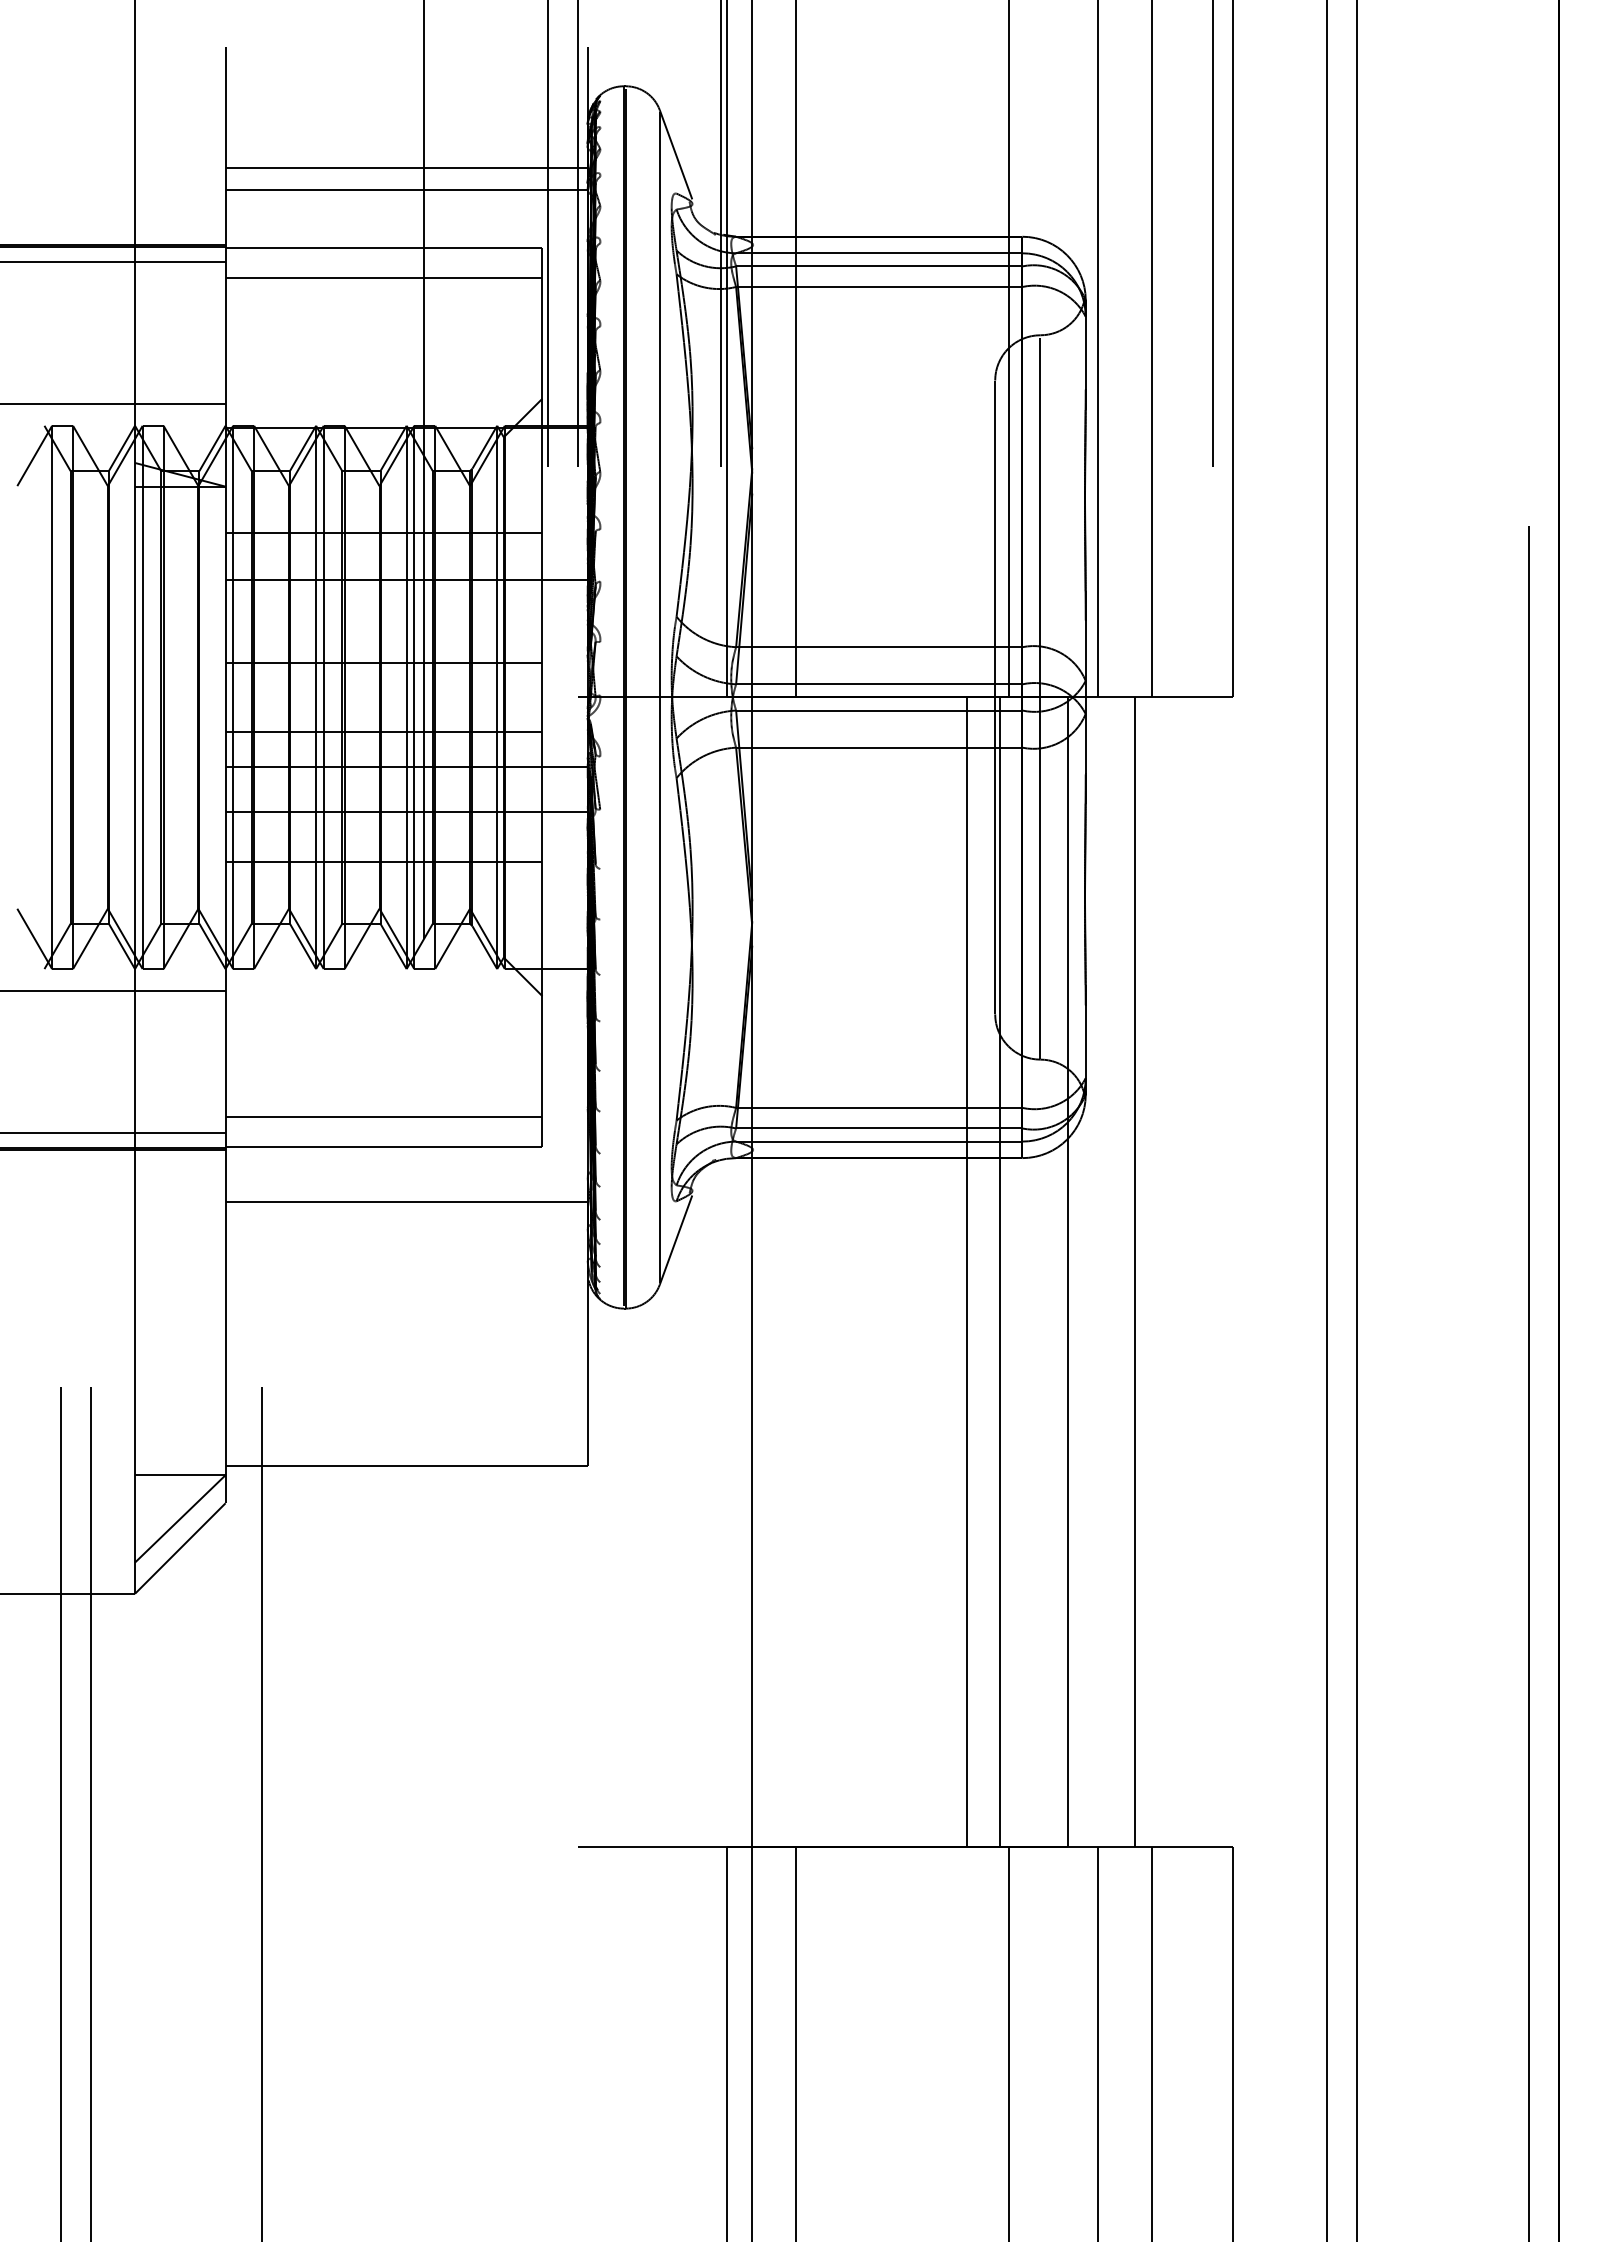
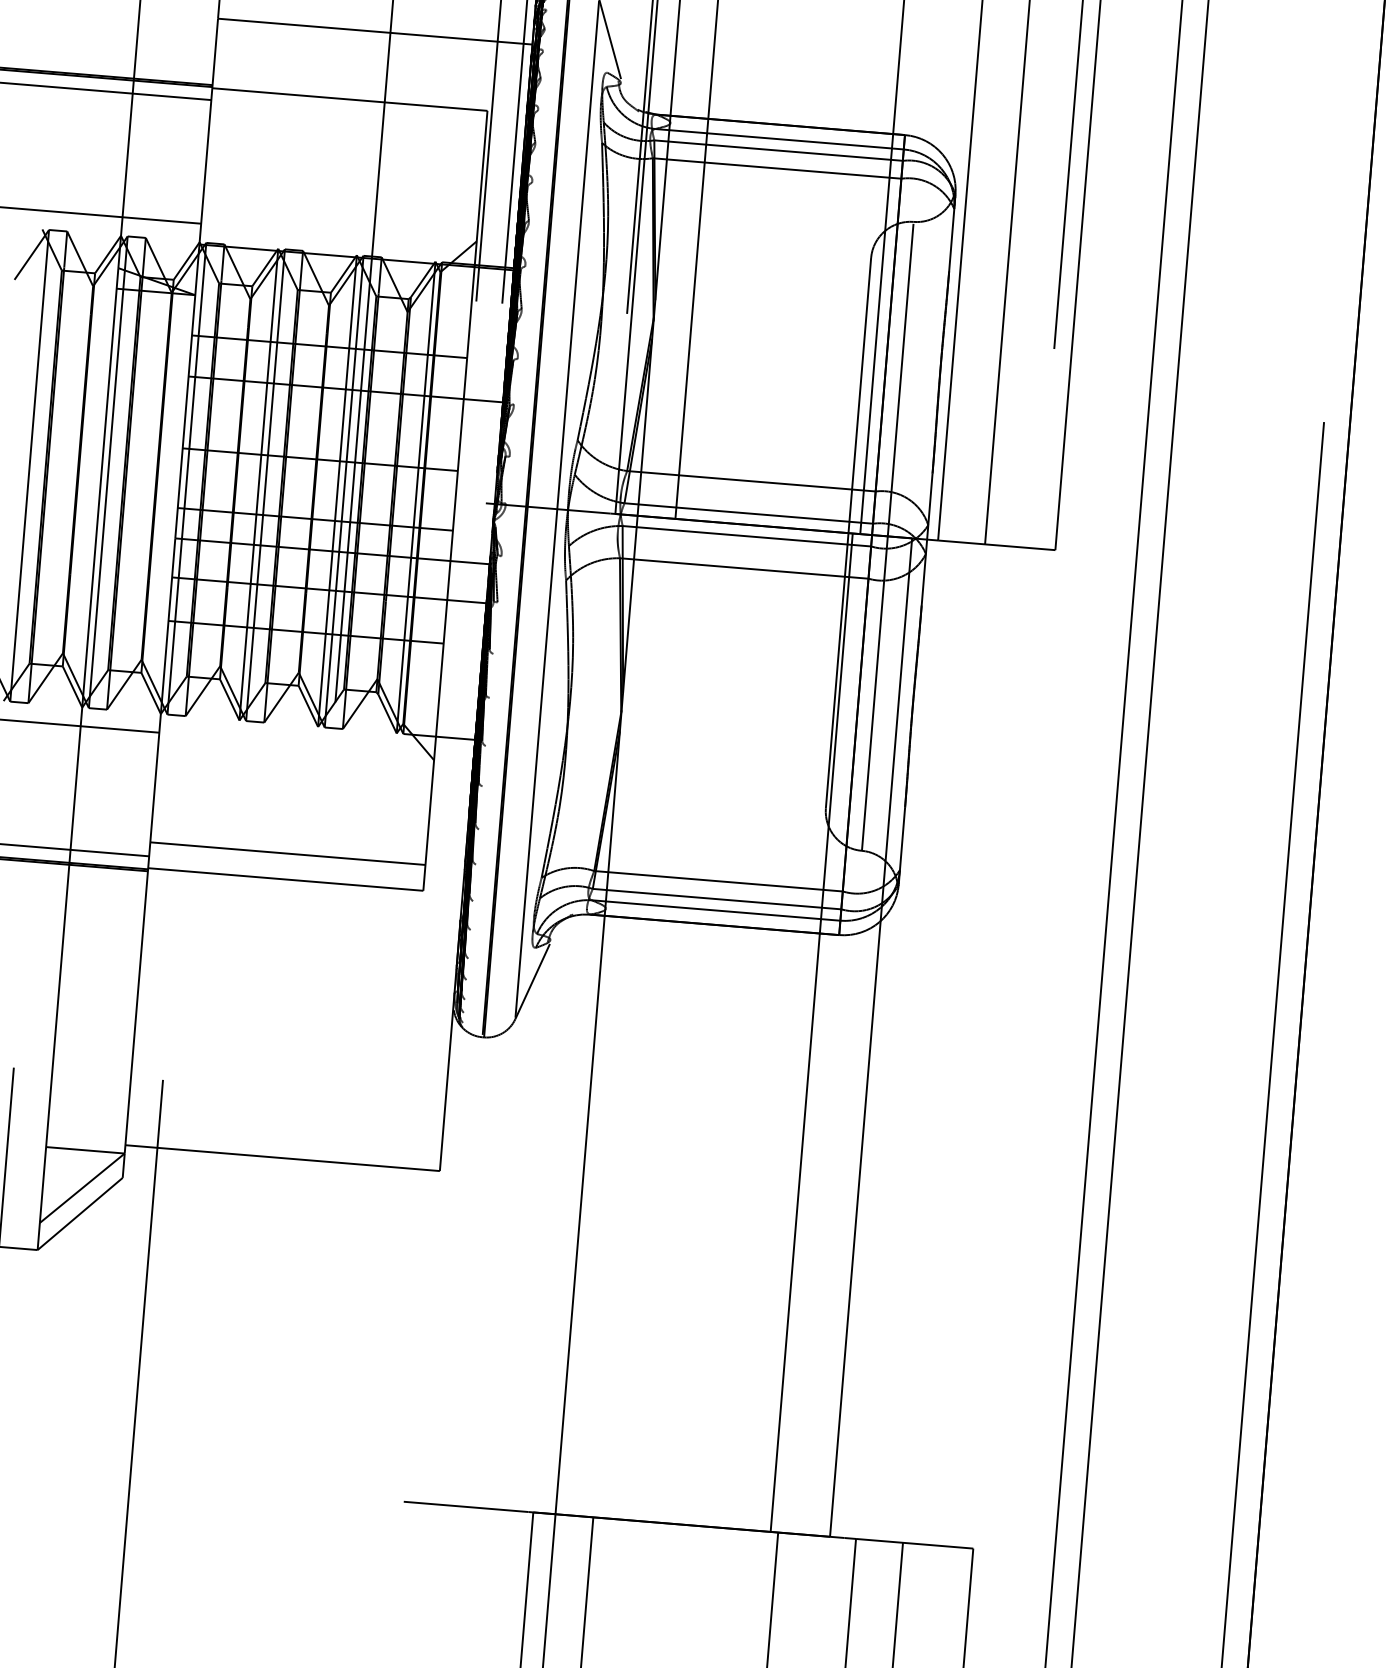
line: (406, 190) -> (373, 50), removed
line: (383, 278) -> (347, 125), removed
line: (406, 1201) -> (301, 928), removed
line: (966, 1272) -> (782, 1030), removed
line: (1135, 1272) -> (929, 1042), removed

